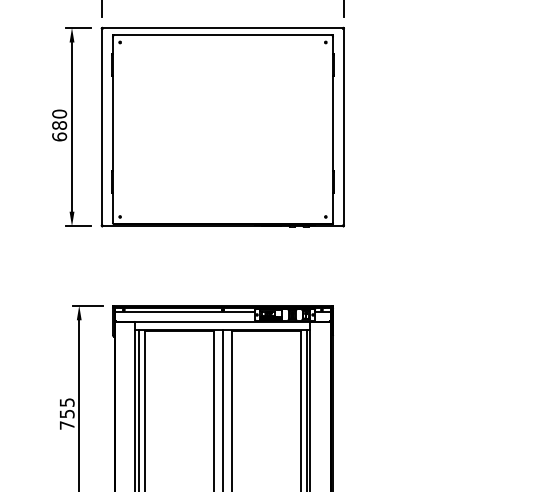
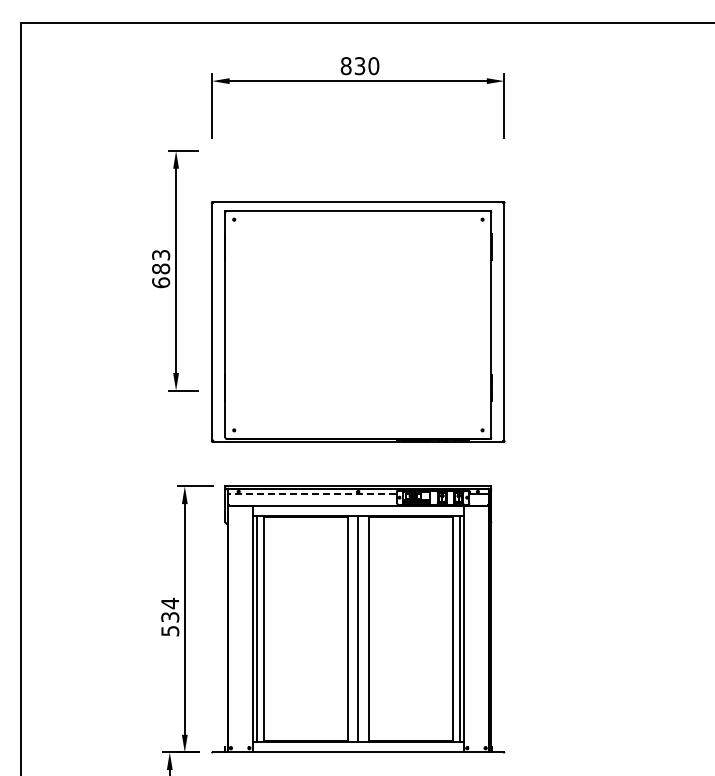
text: (59, 113) -> (161, 254), 680 -> 683
part: (223, 126) -> (358, 321), moved
line: (184, 312) -> (311, 494), solid -> dashed
text: (67, 413) -> (170, 616), 755 -> 534

